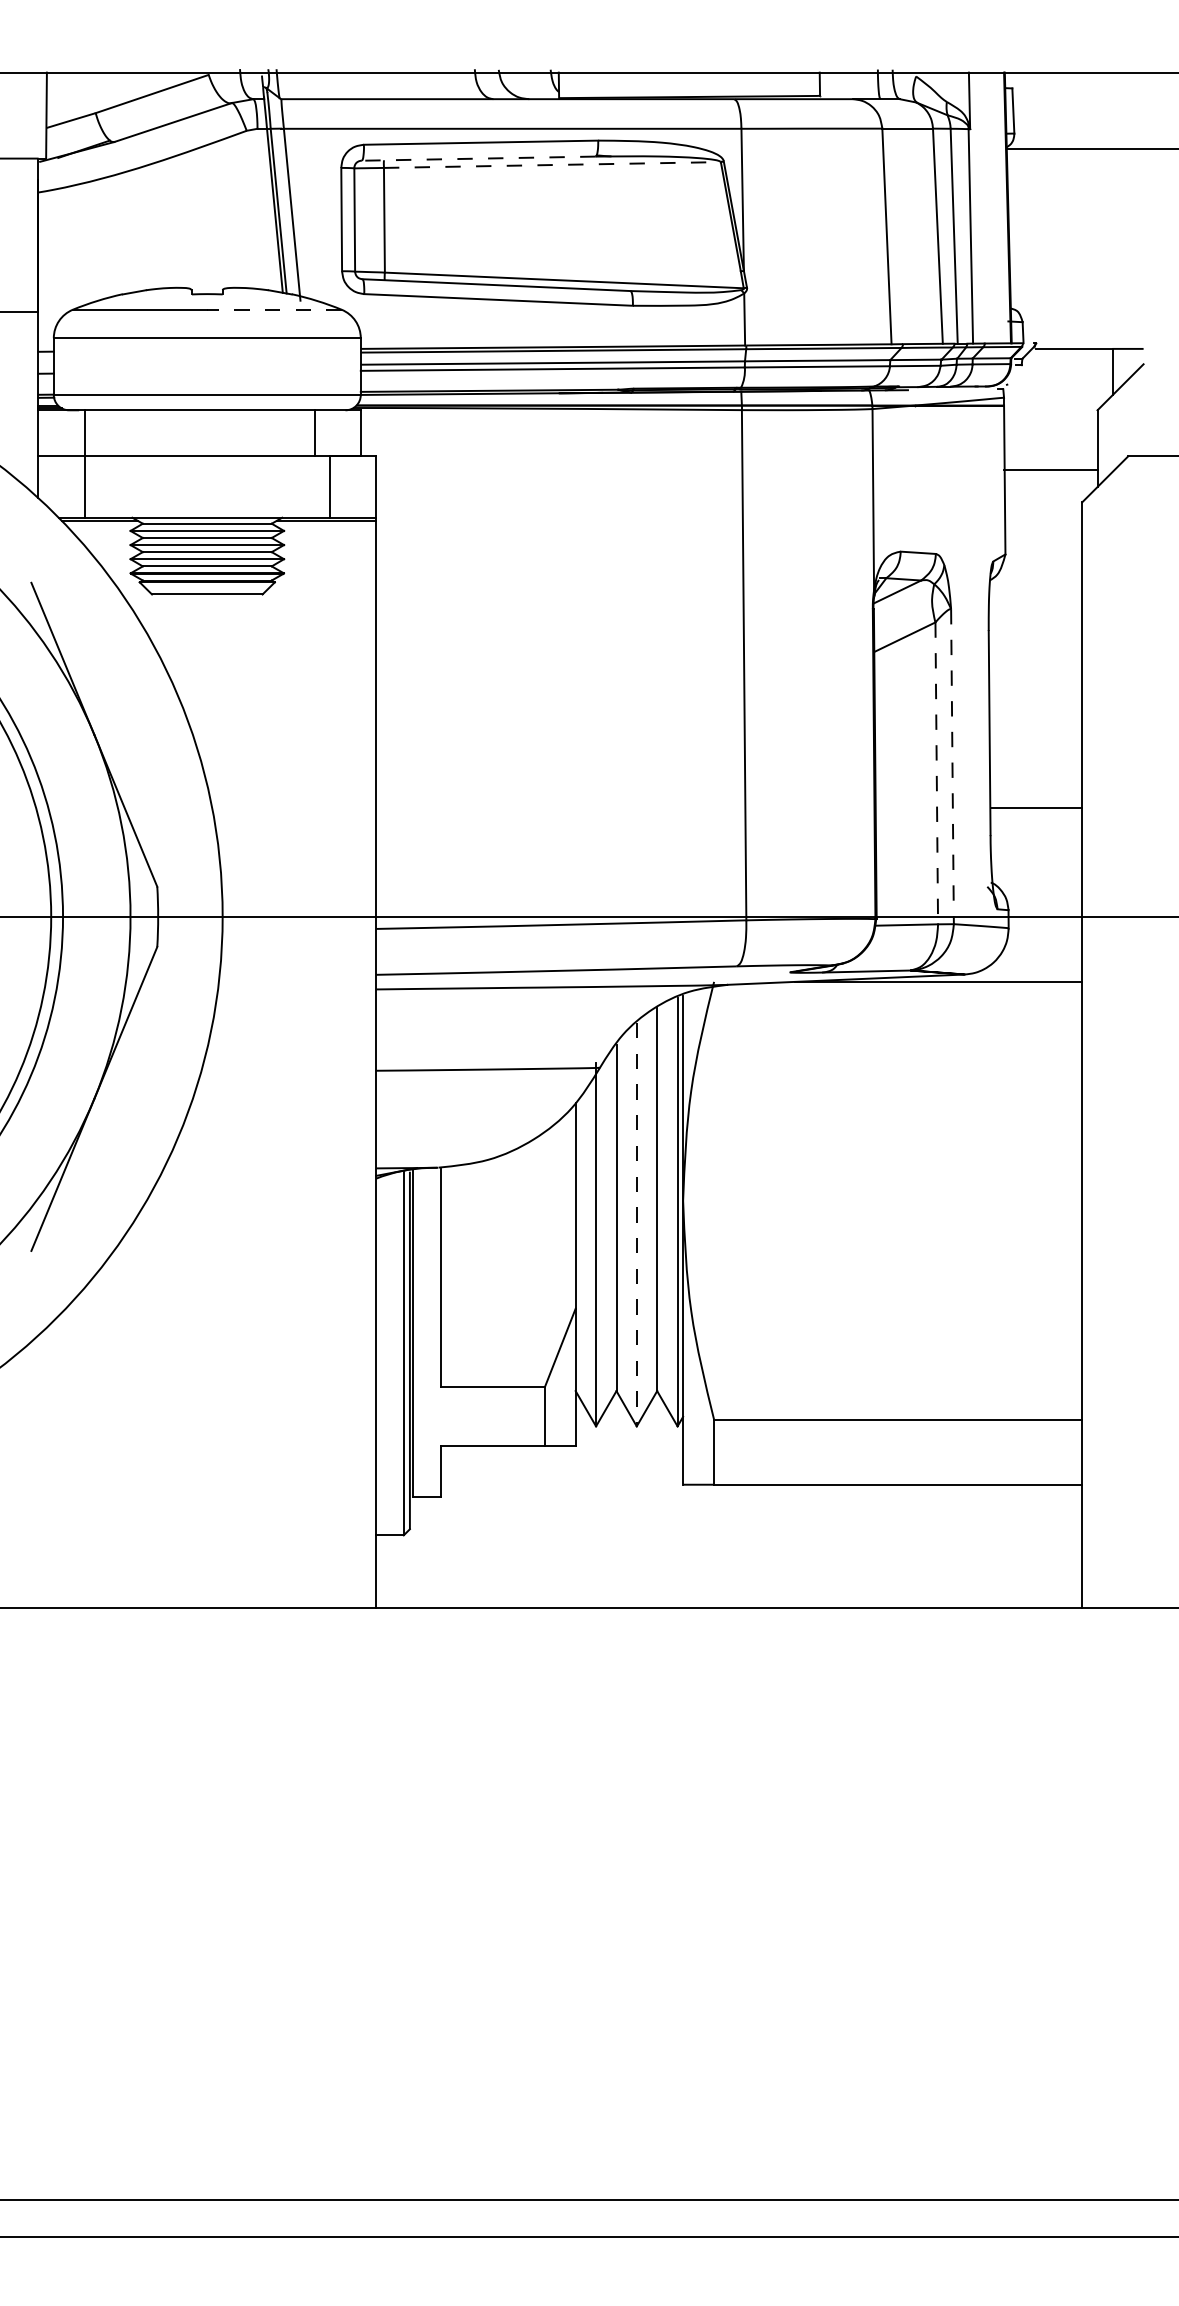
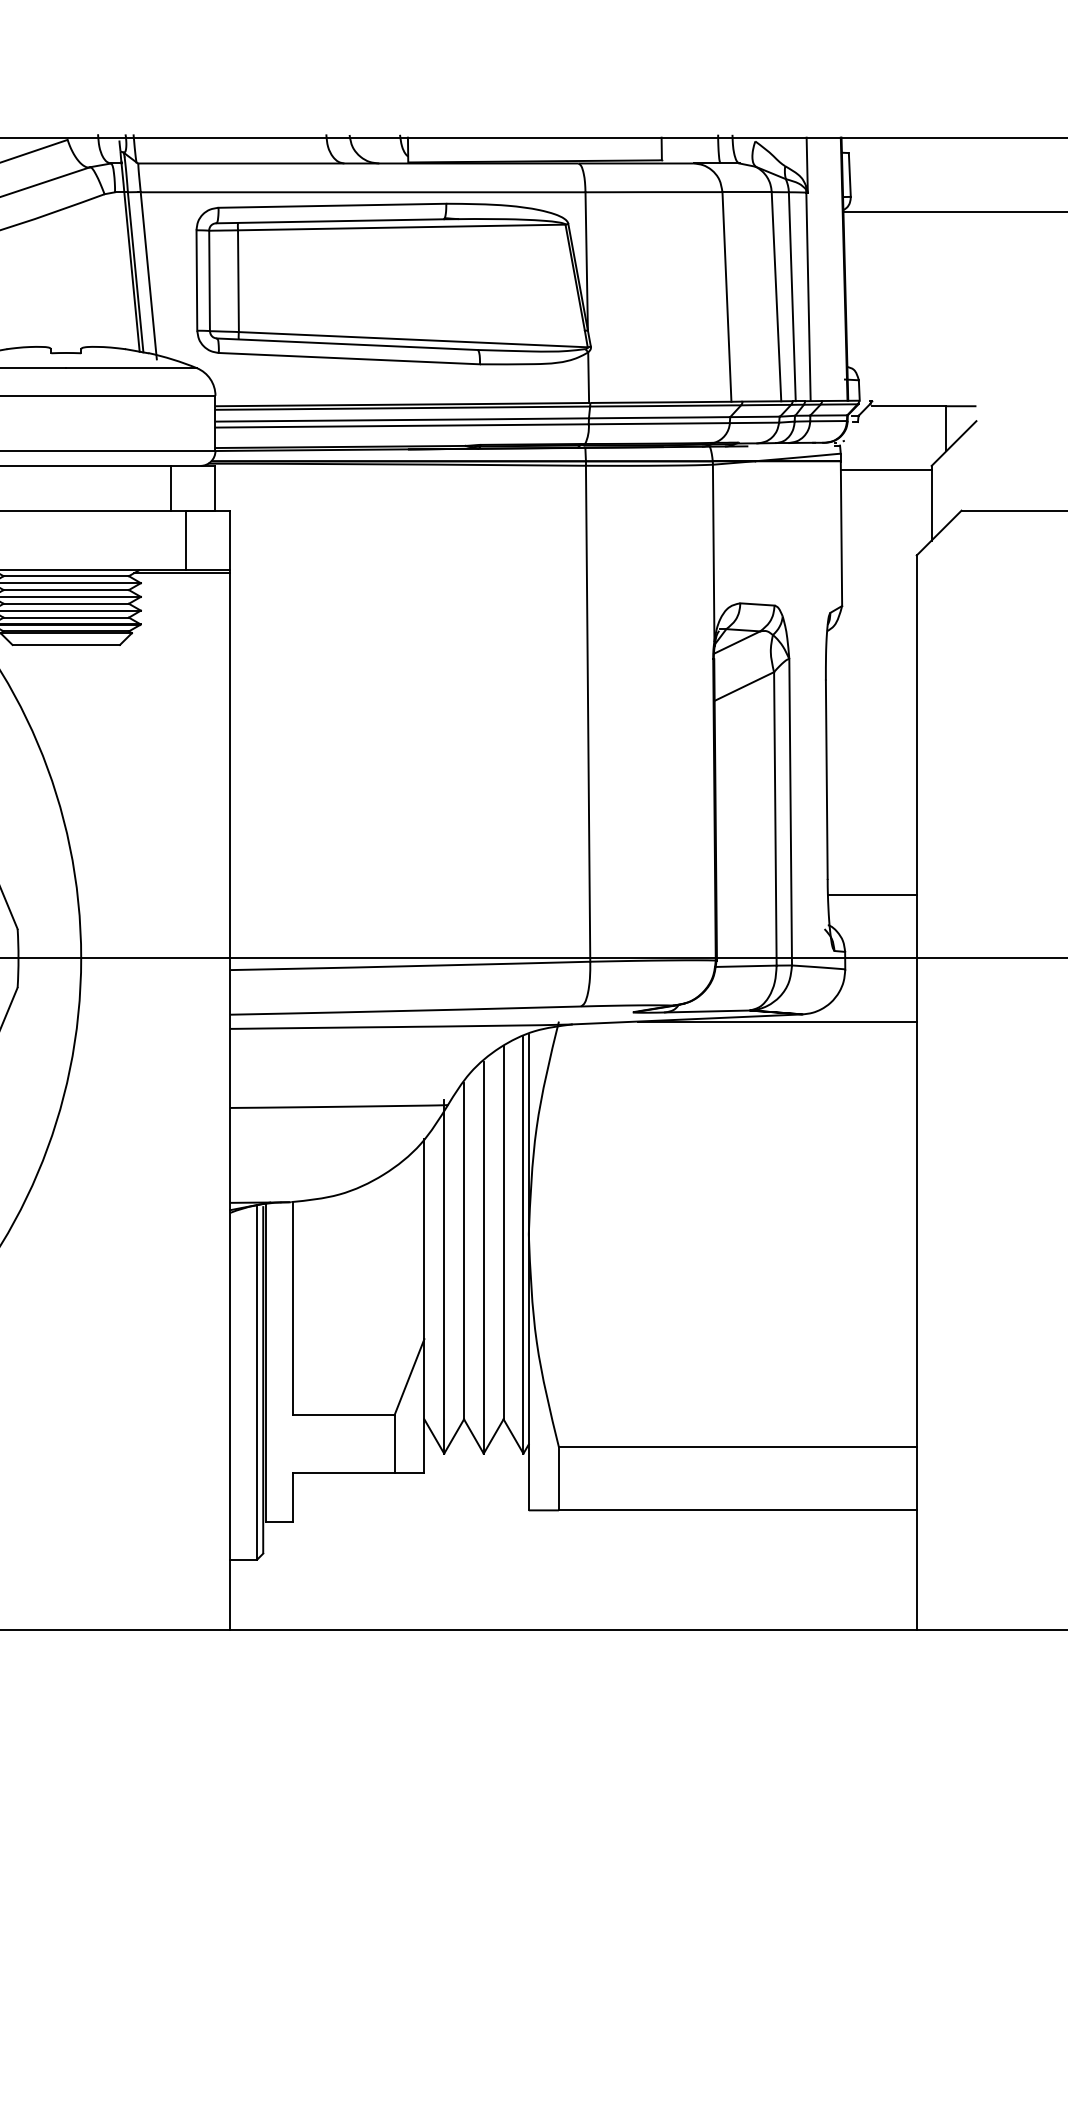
line: (478, 158) -> (329, 221), dashed -> solid
line: (552, 165) -> (401, 227), dashed -> solid
line: (273, 309) -> (130, 367), dashed -> solid
line: (1050, 469) -> (885, 469), moved
line: (952, 766) -> (790, 812), dashed -> solid
line: (936, 773) -> (775, 818), dashed -> solid
line: (1036, 807) -> (872, 894), moved
line: (636, 1224) -> (483, 1257), dashed -> solid

